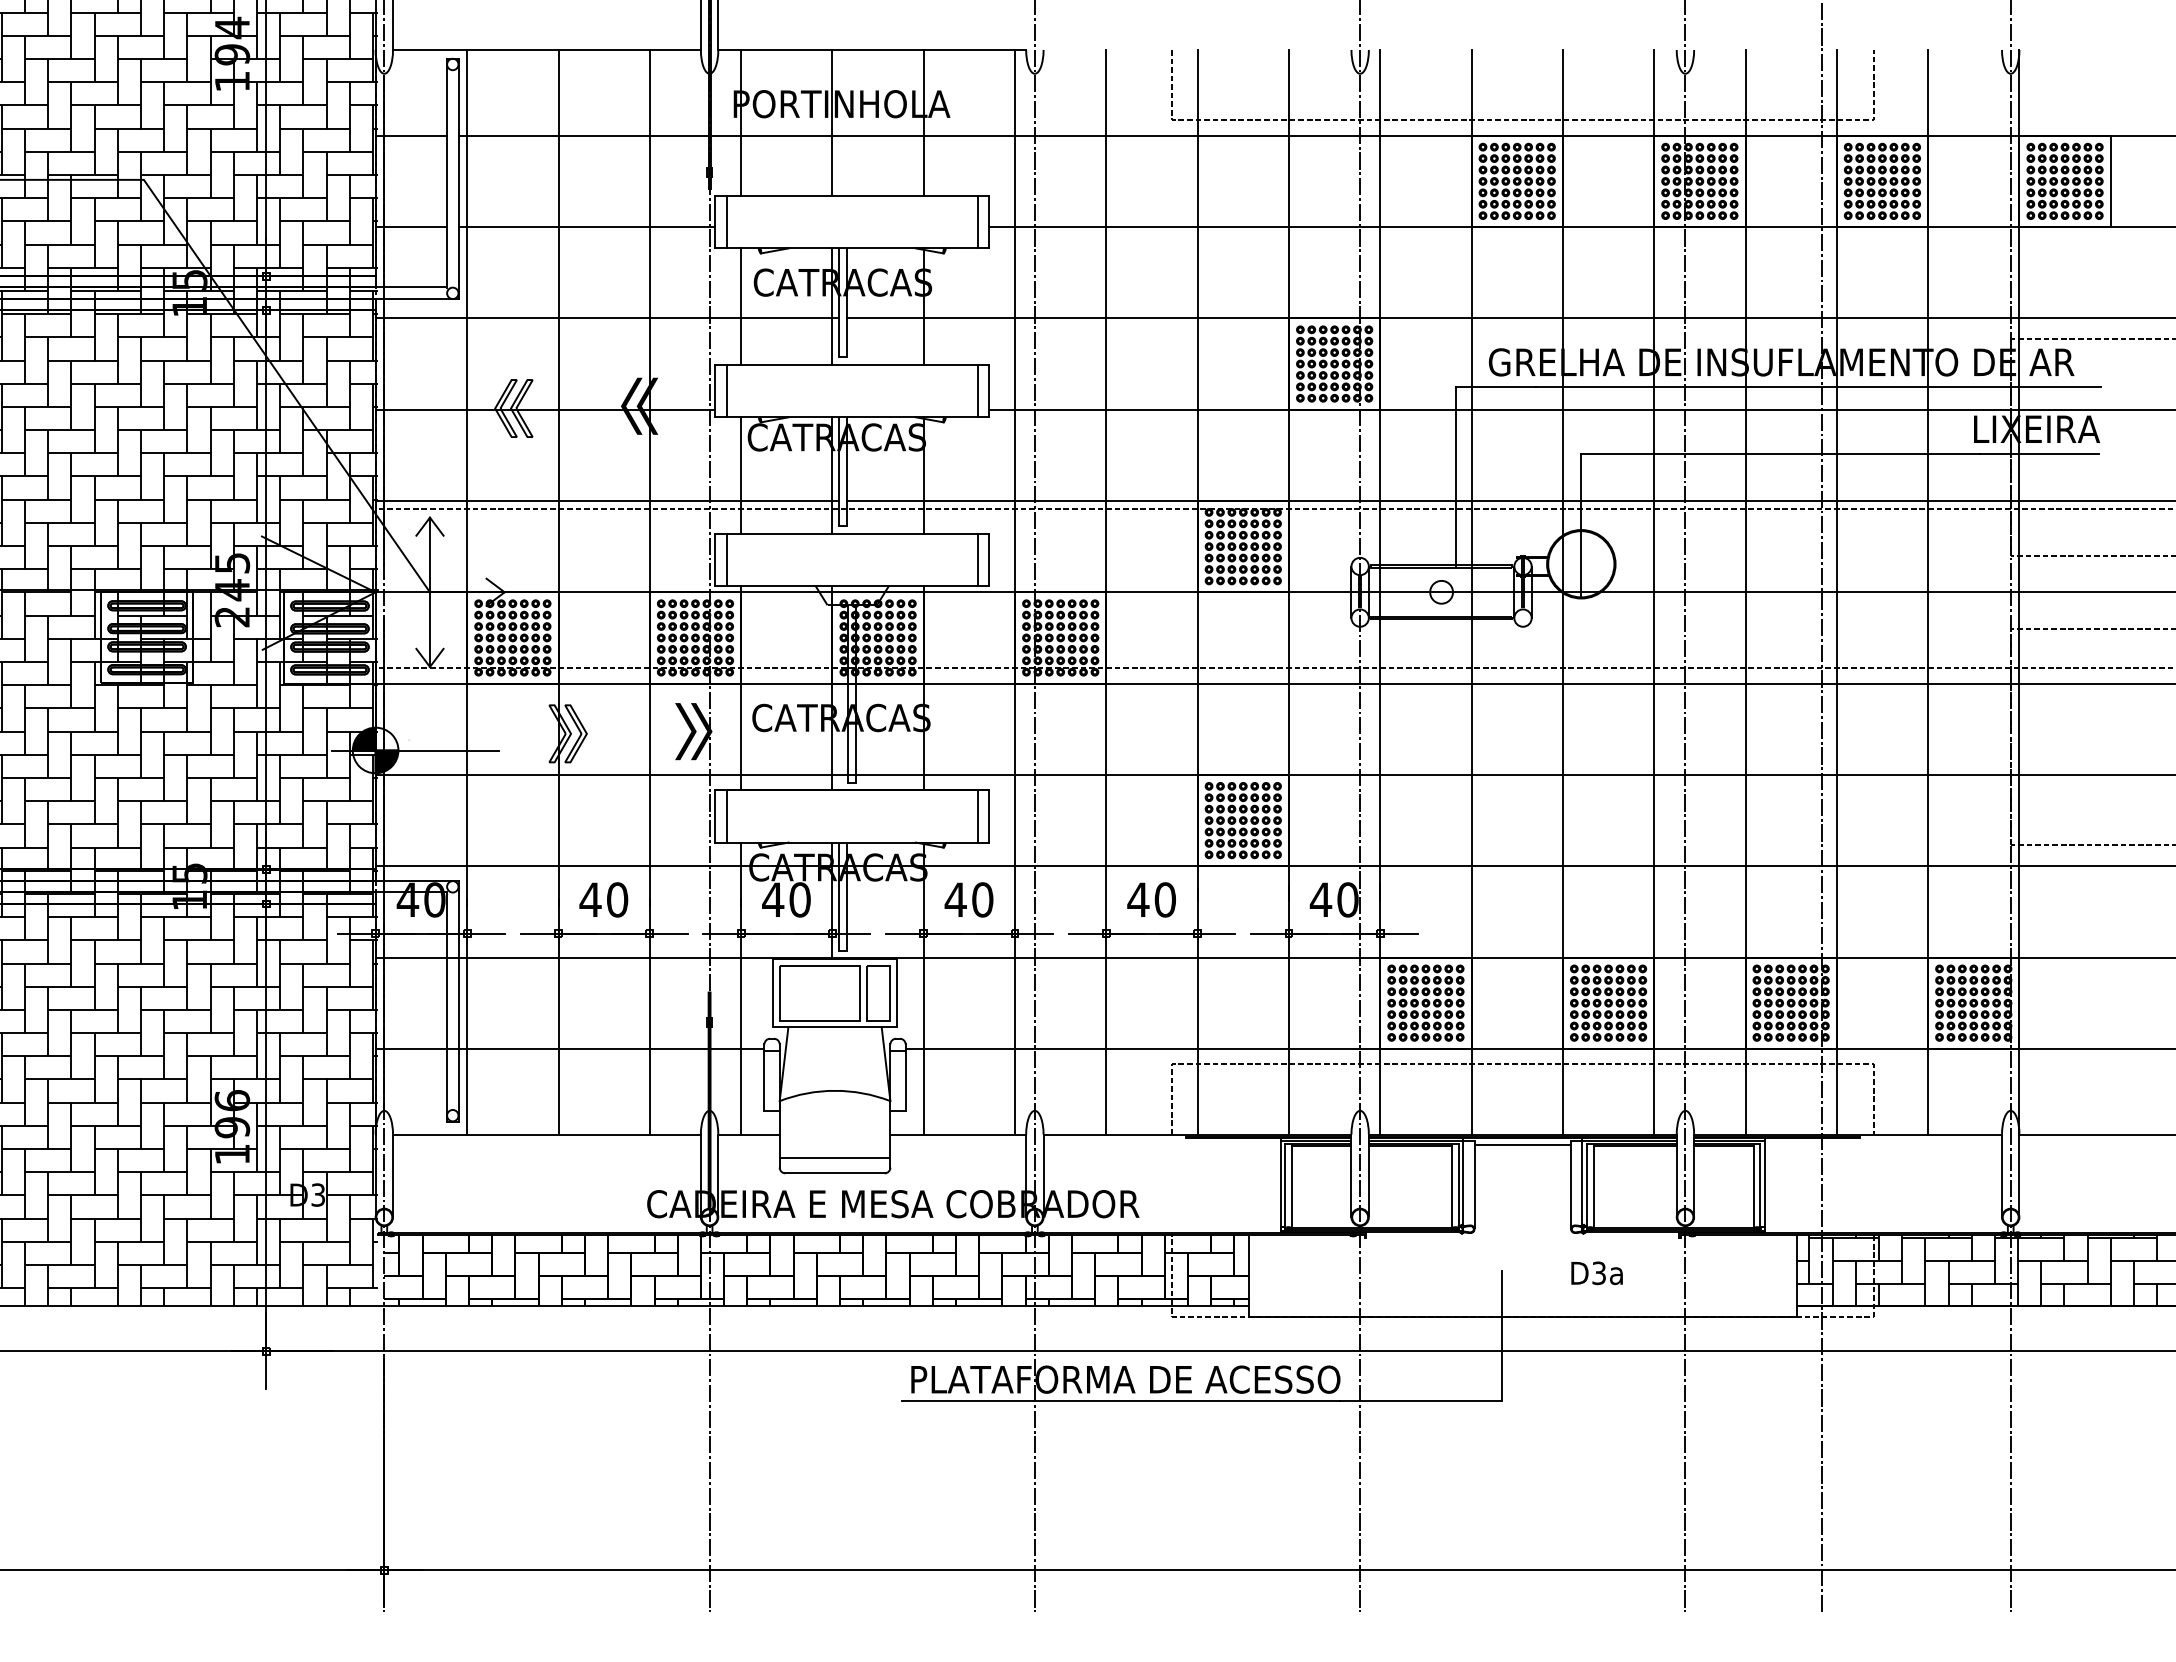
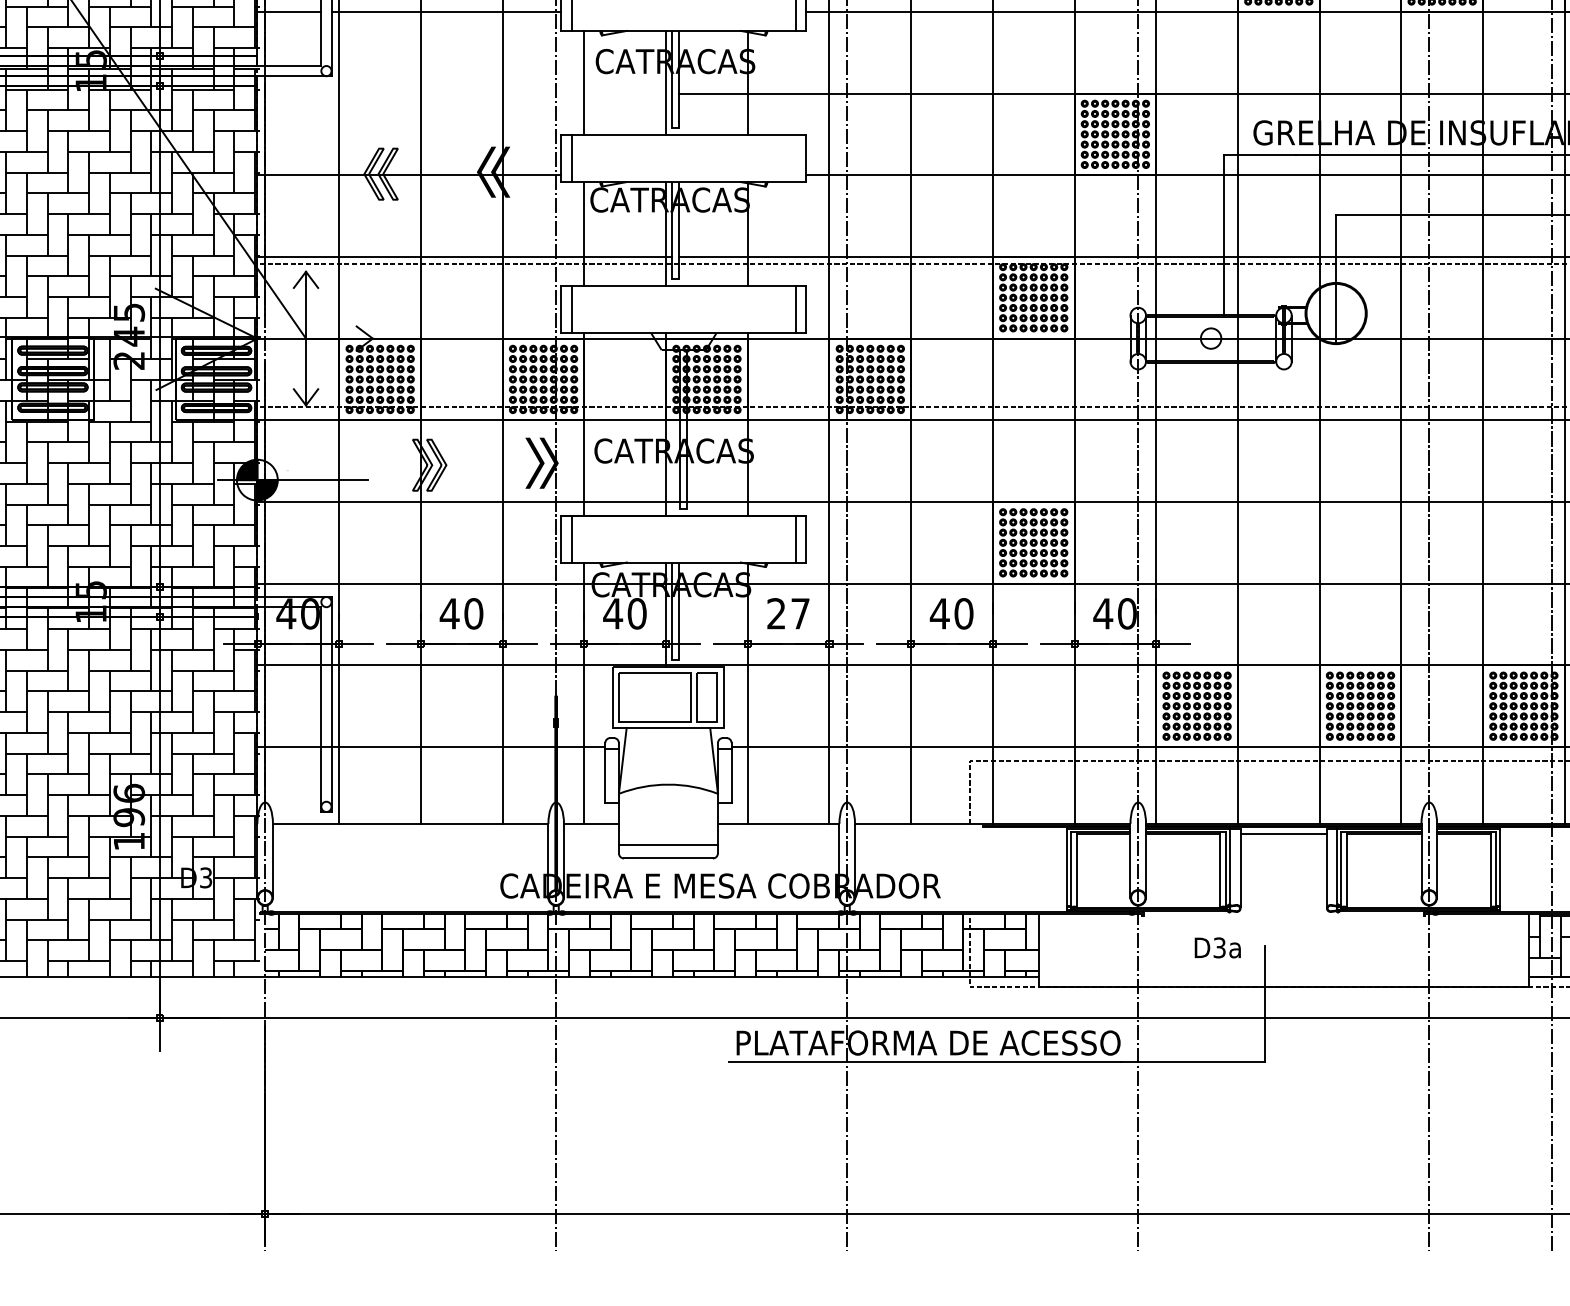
line: (607, 318) -> (464, 93), removed
line: (977, 390) -> (795, 158), removed
text: (968, 899) -> (787, 613), 40 -> 27
text: (1596, 1273) -> (1217, 948), moved

